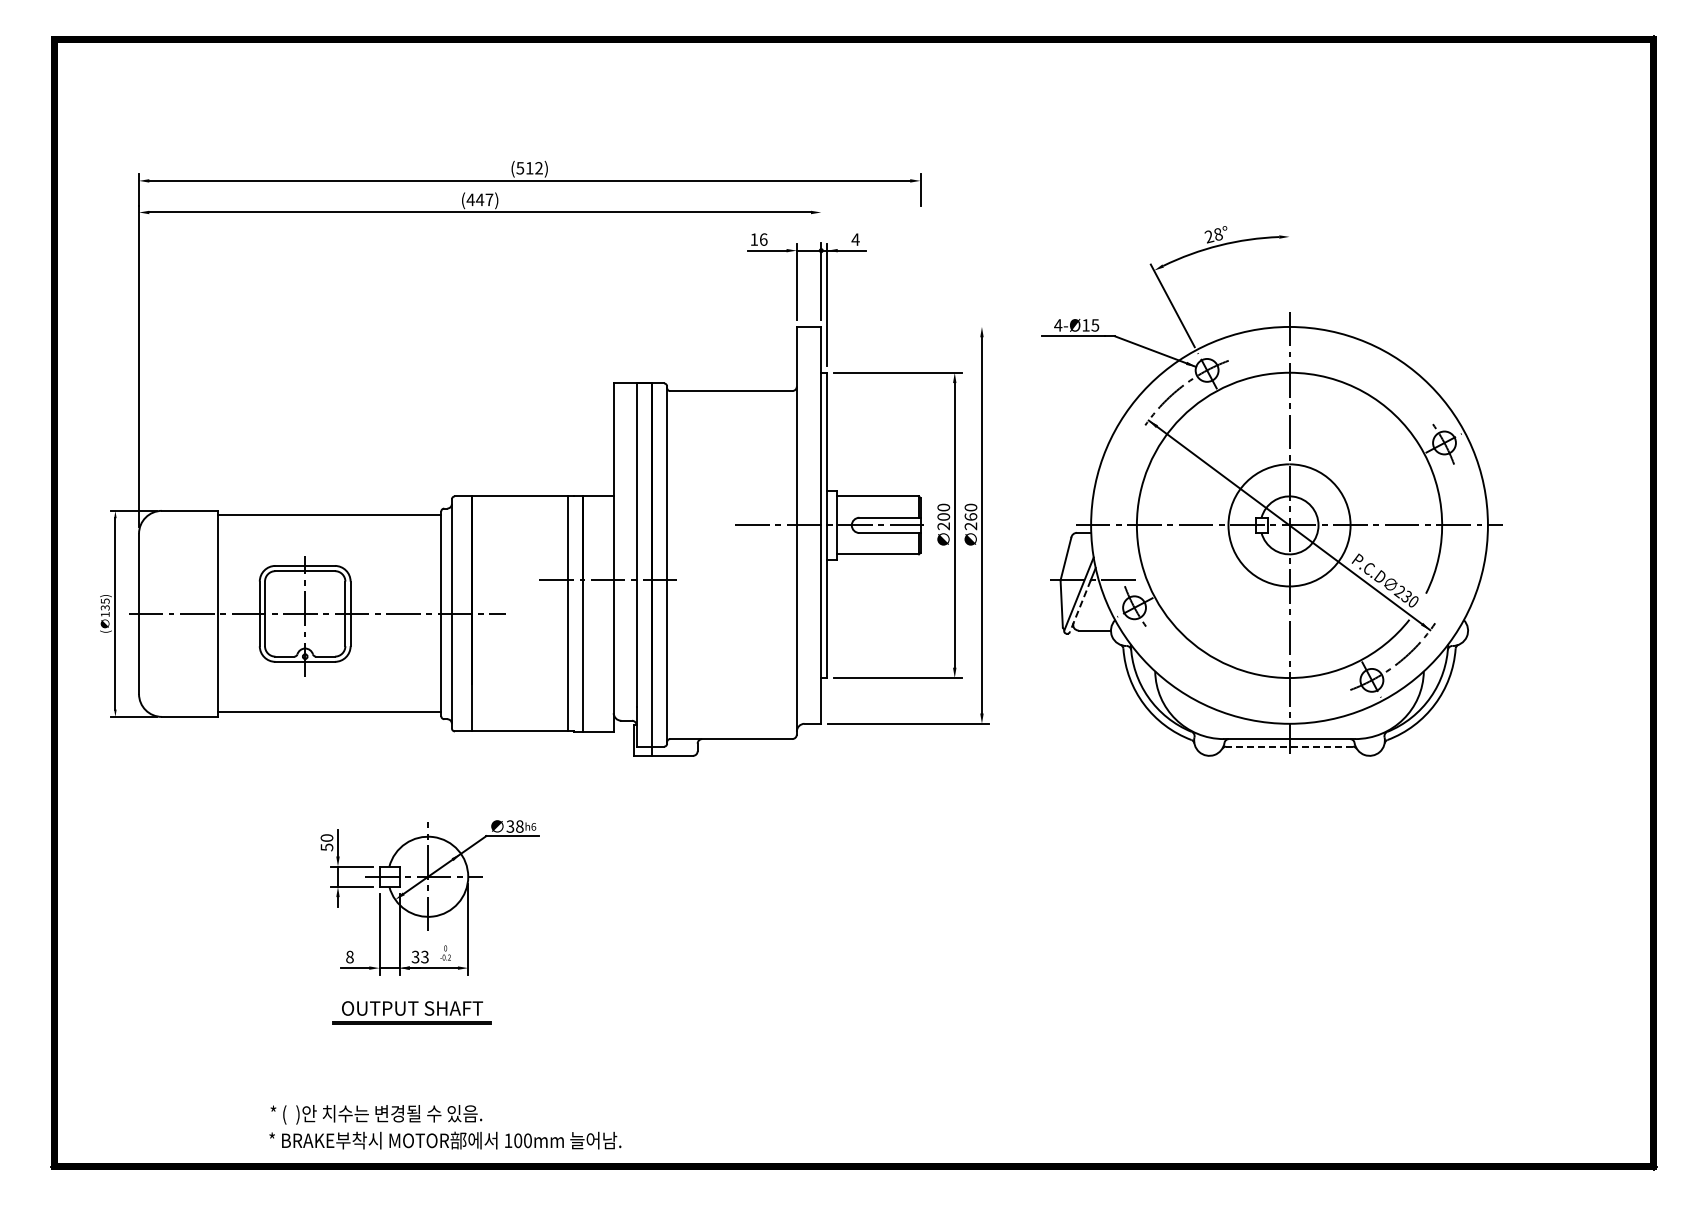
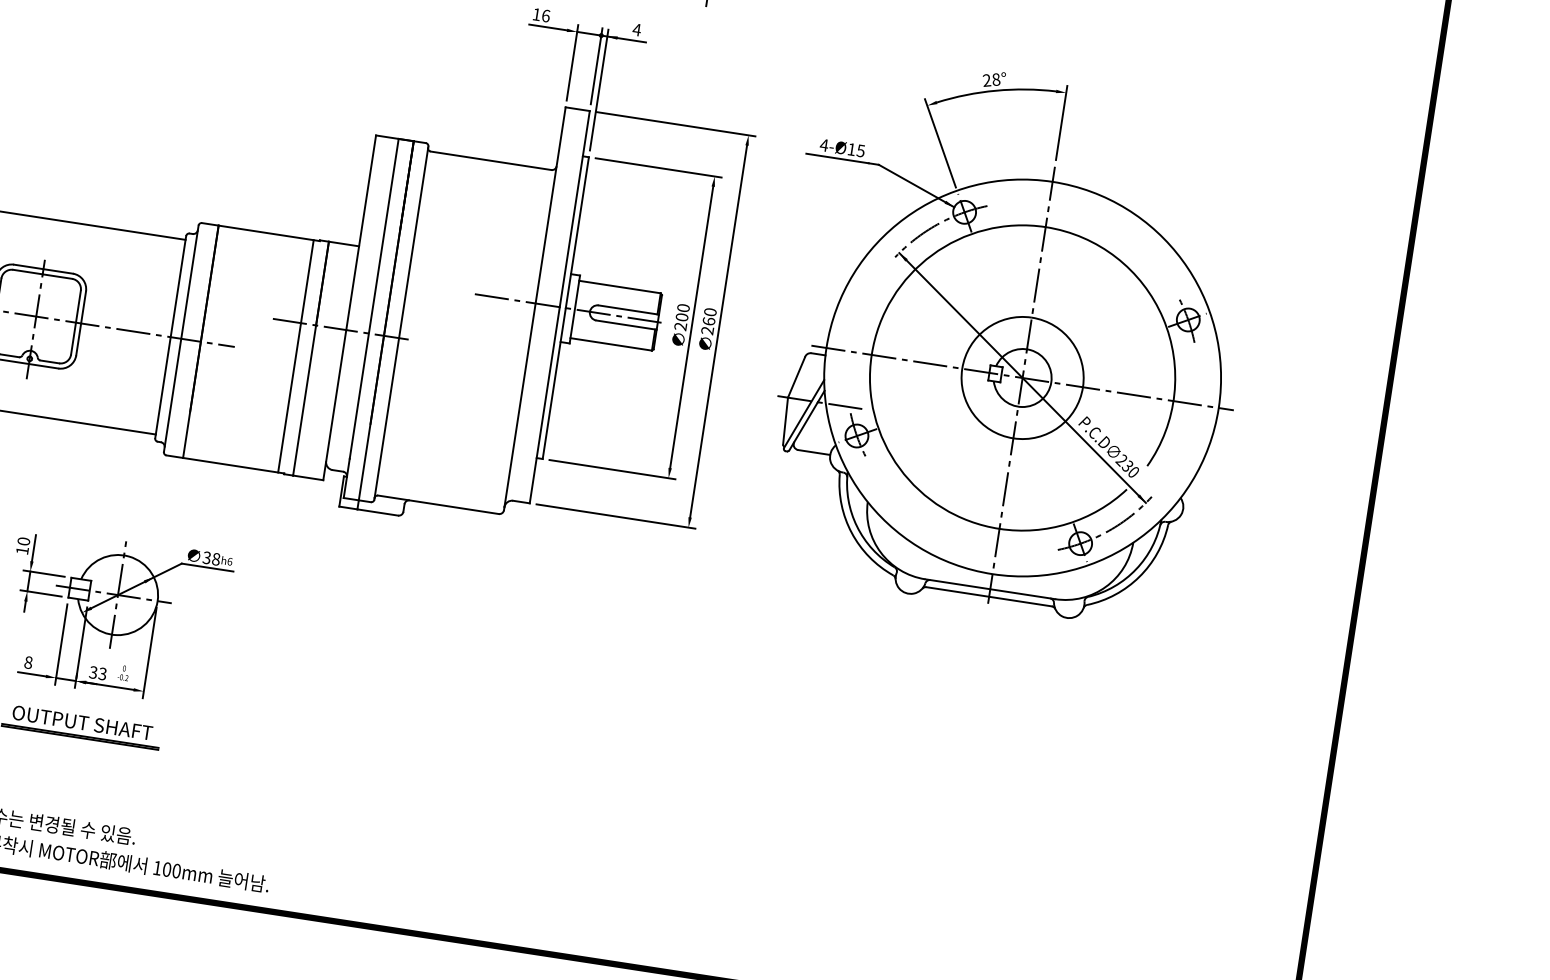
line: (1289, 267) -> (1061, 123), added
line: (908, 326) -> (676, 123), added
line: (1080, 606) -> (803, 426), dashed -> solid
line: (1289, 746) -> (989, 596), dashed -> solid
text: (326, 847) -> (21, 550), 50 -> 10

